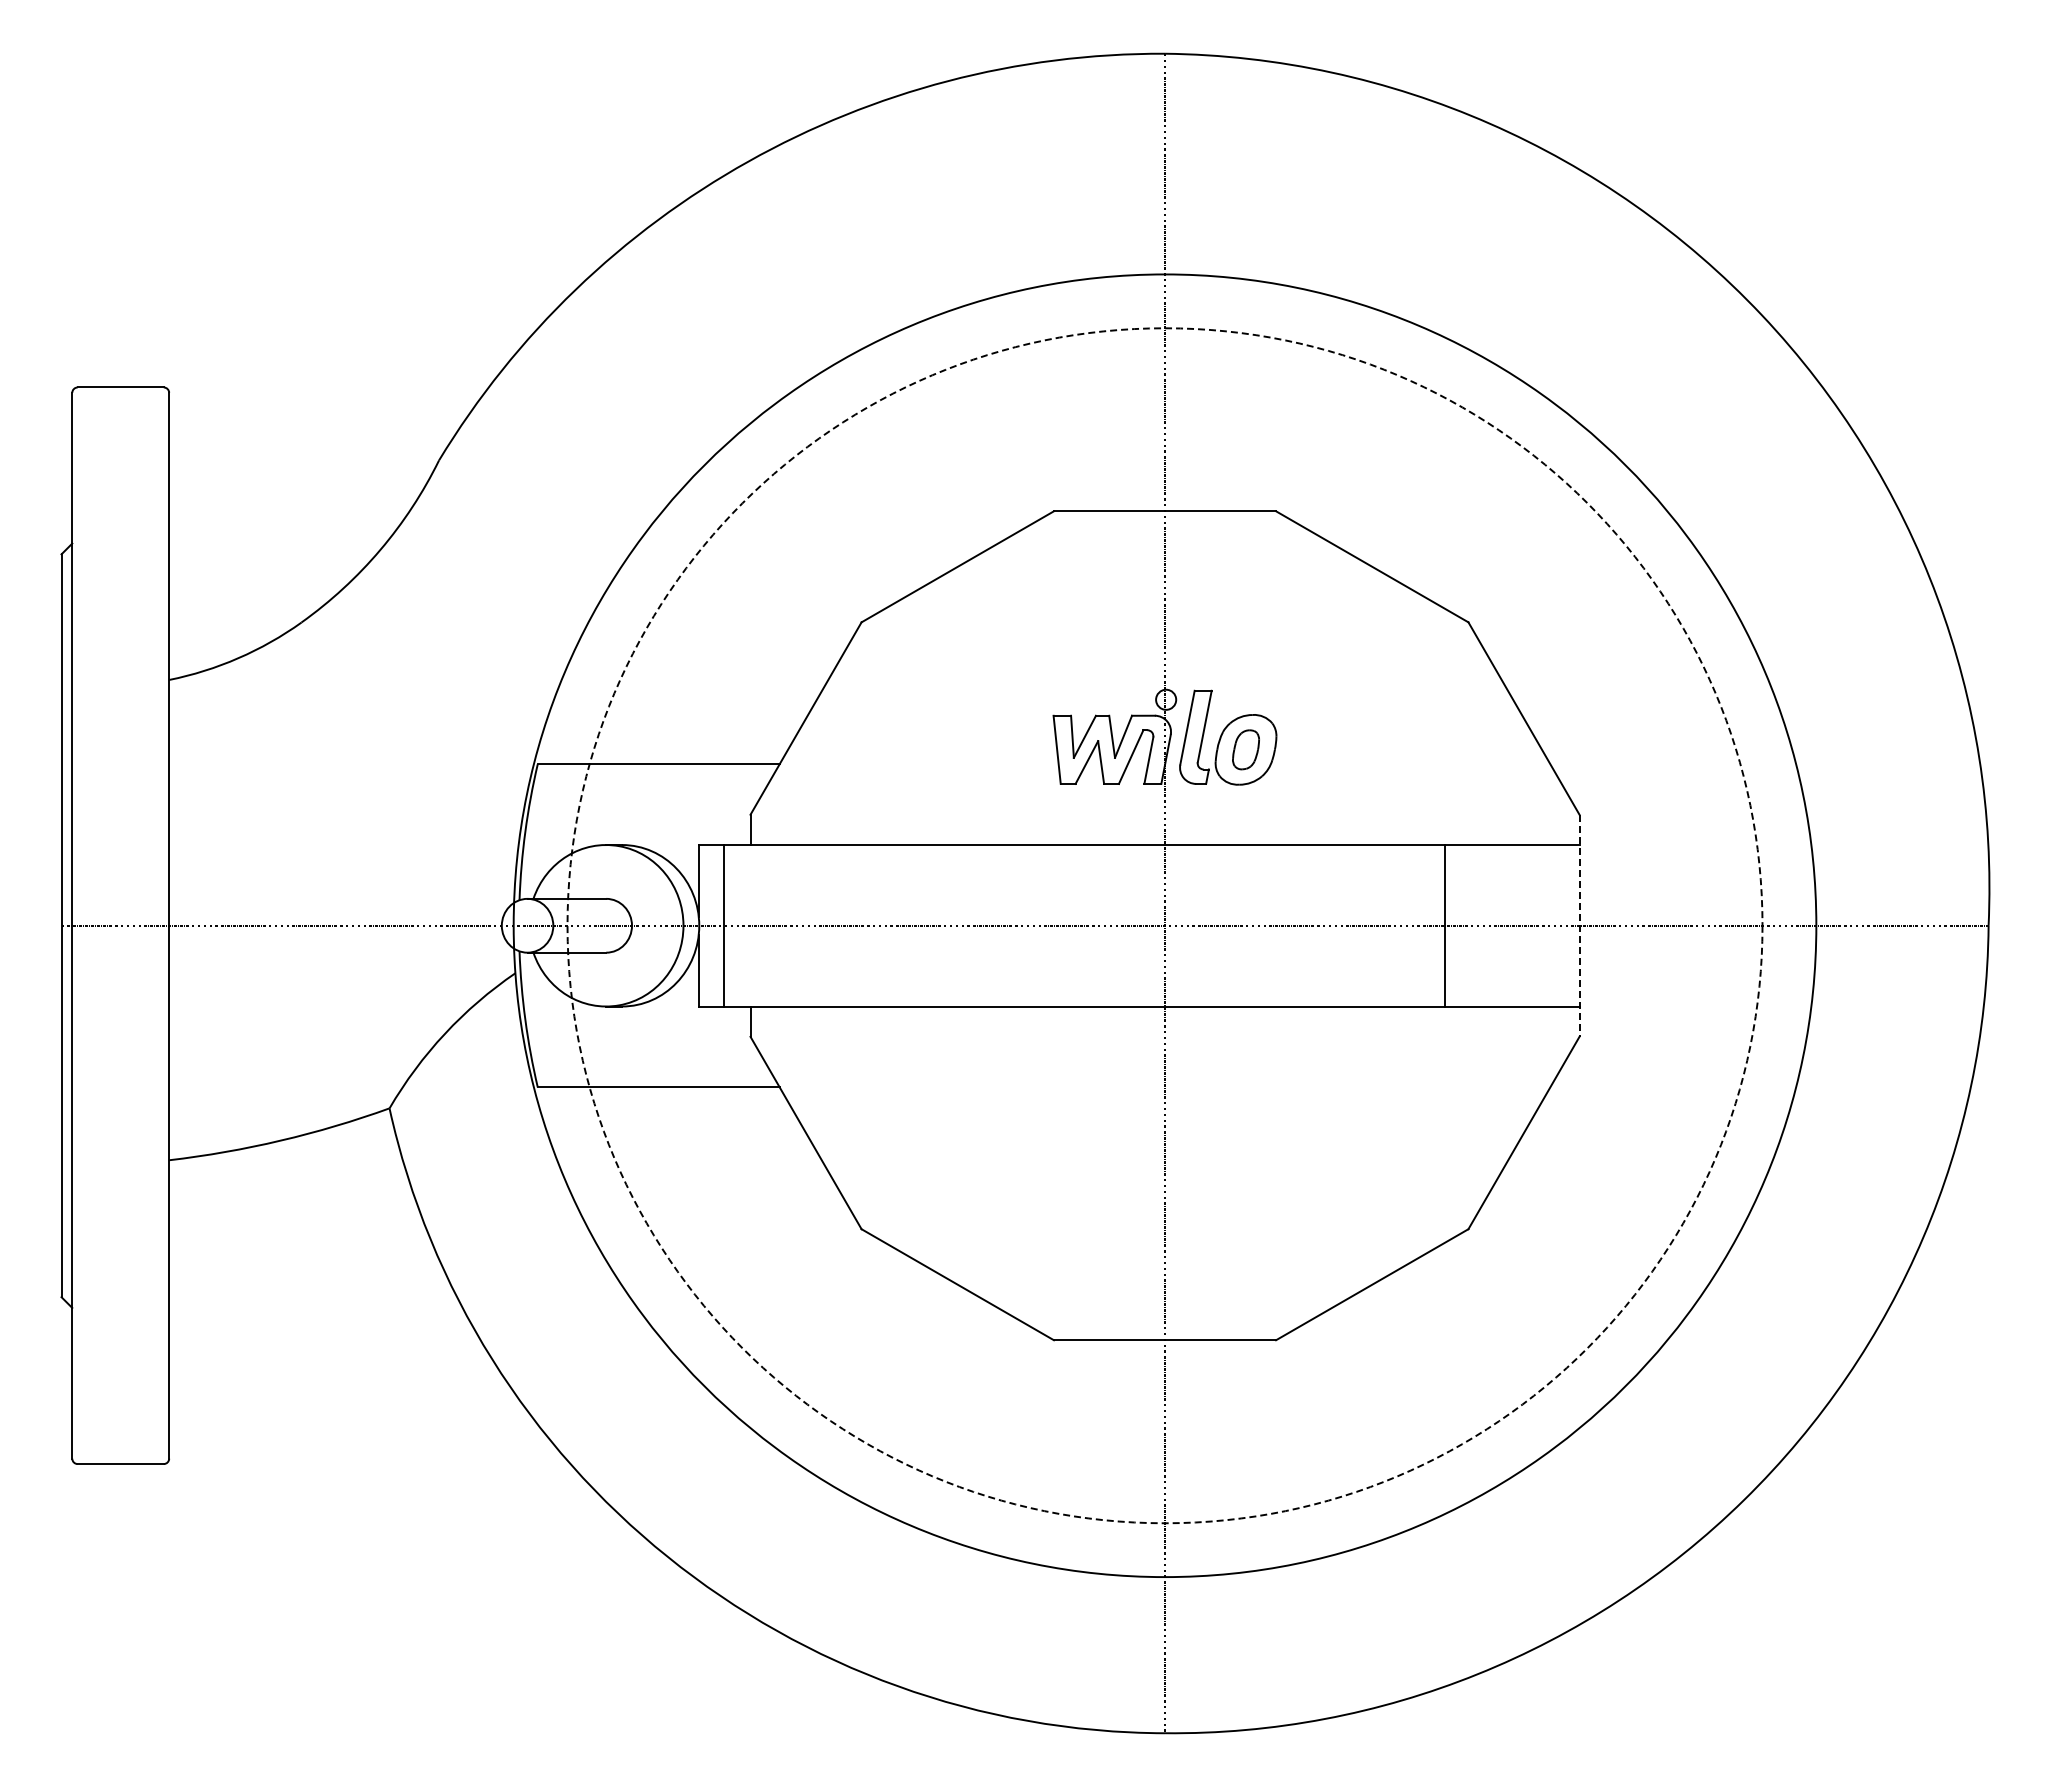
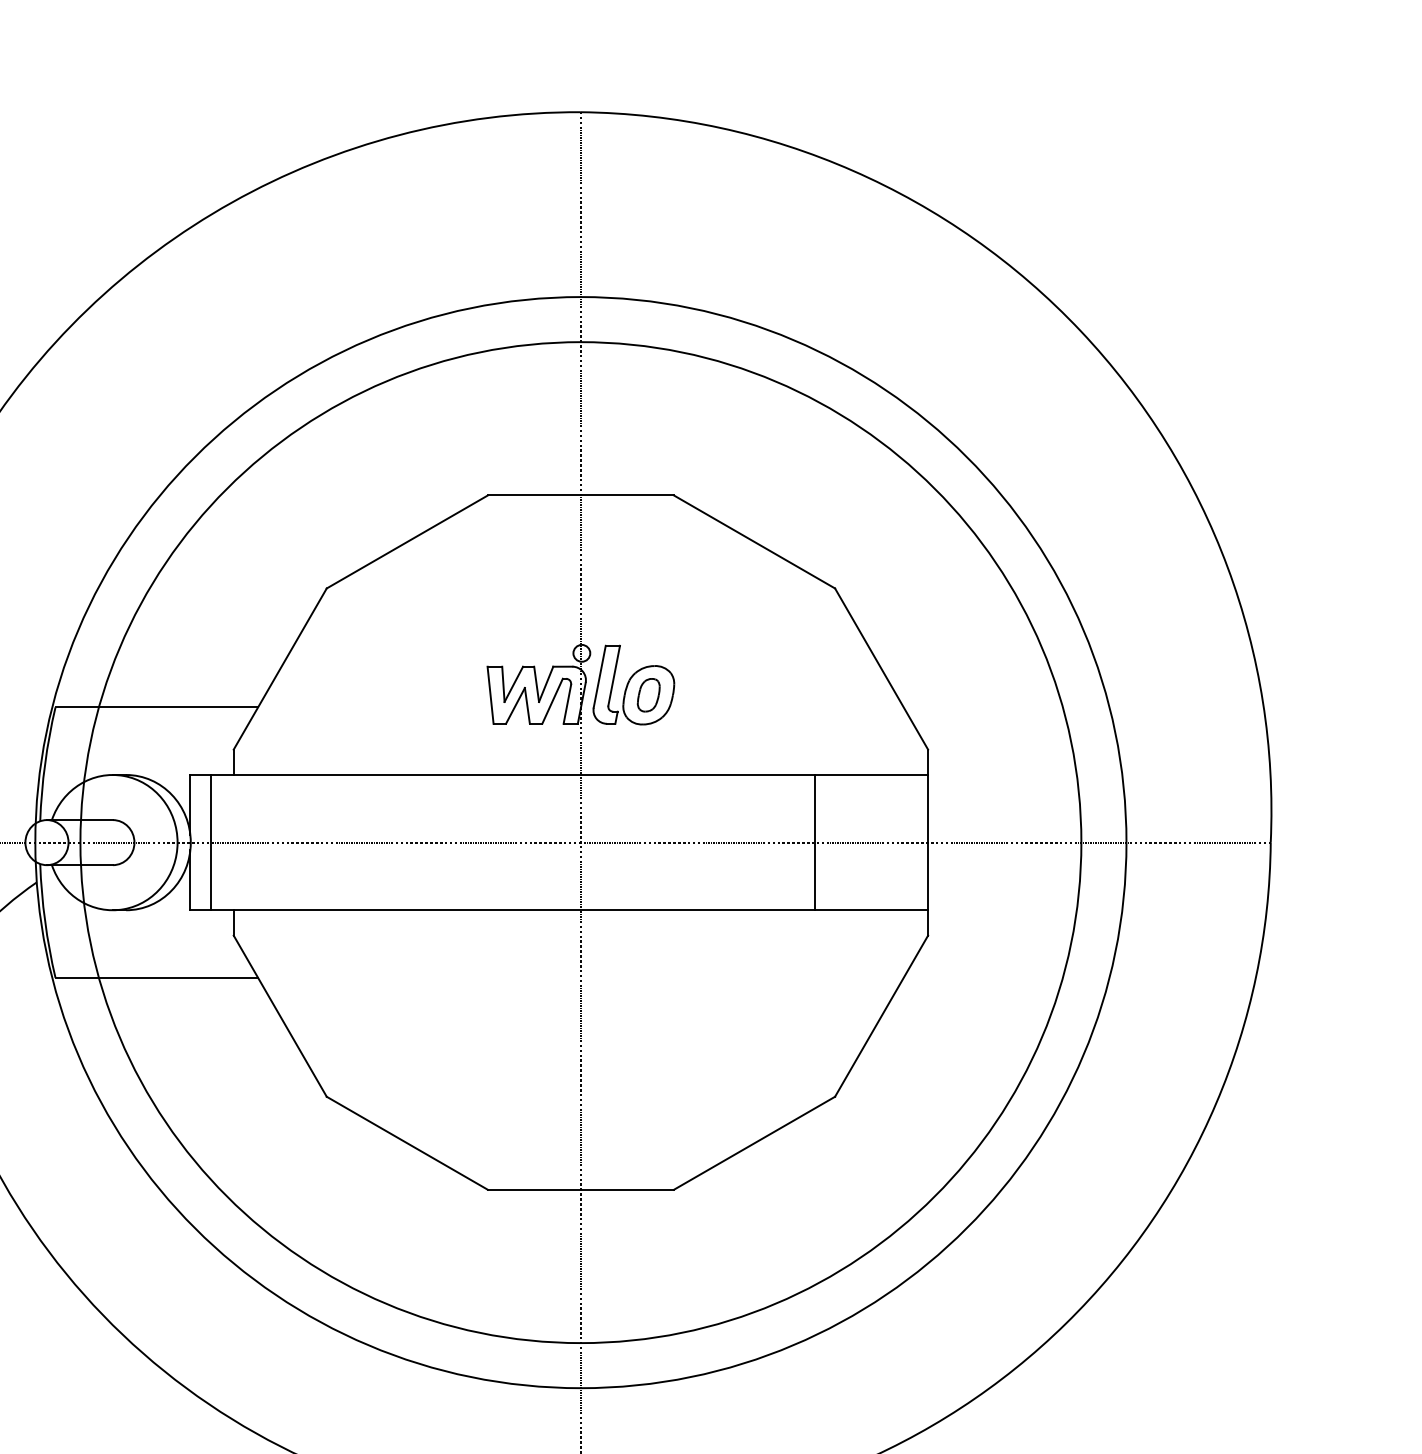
circle: (1164, 925) -> (580, 842), dashed -> solid
line: (1579, 926) -> (928, 843), dashed -> solid

